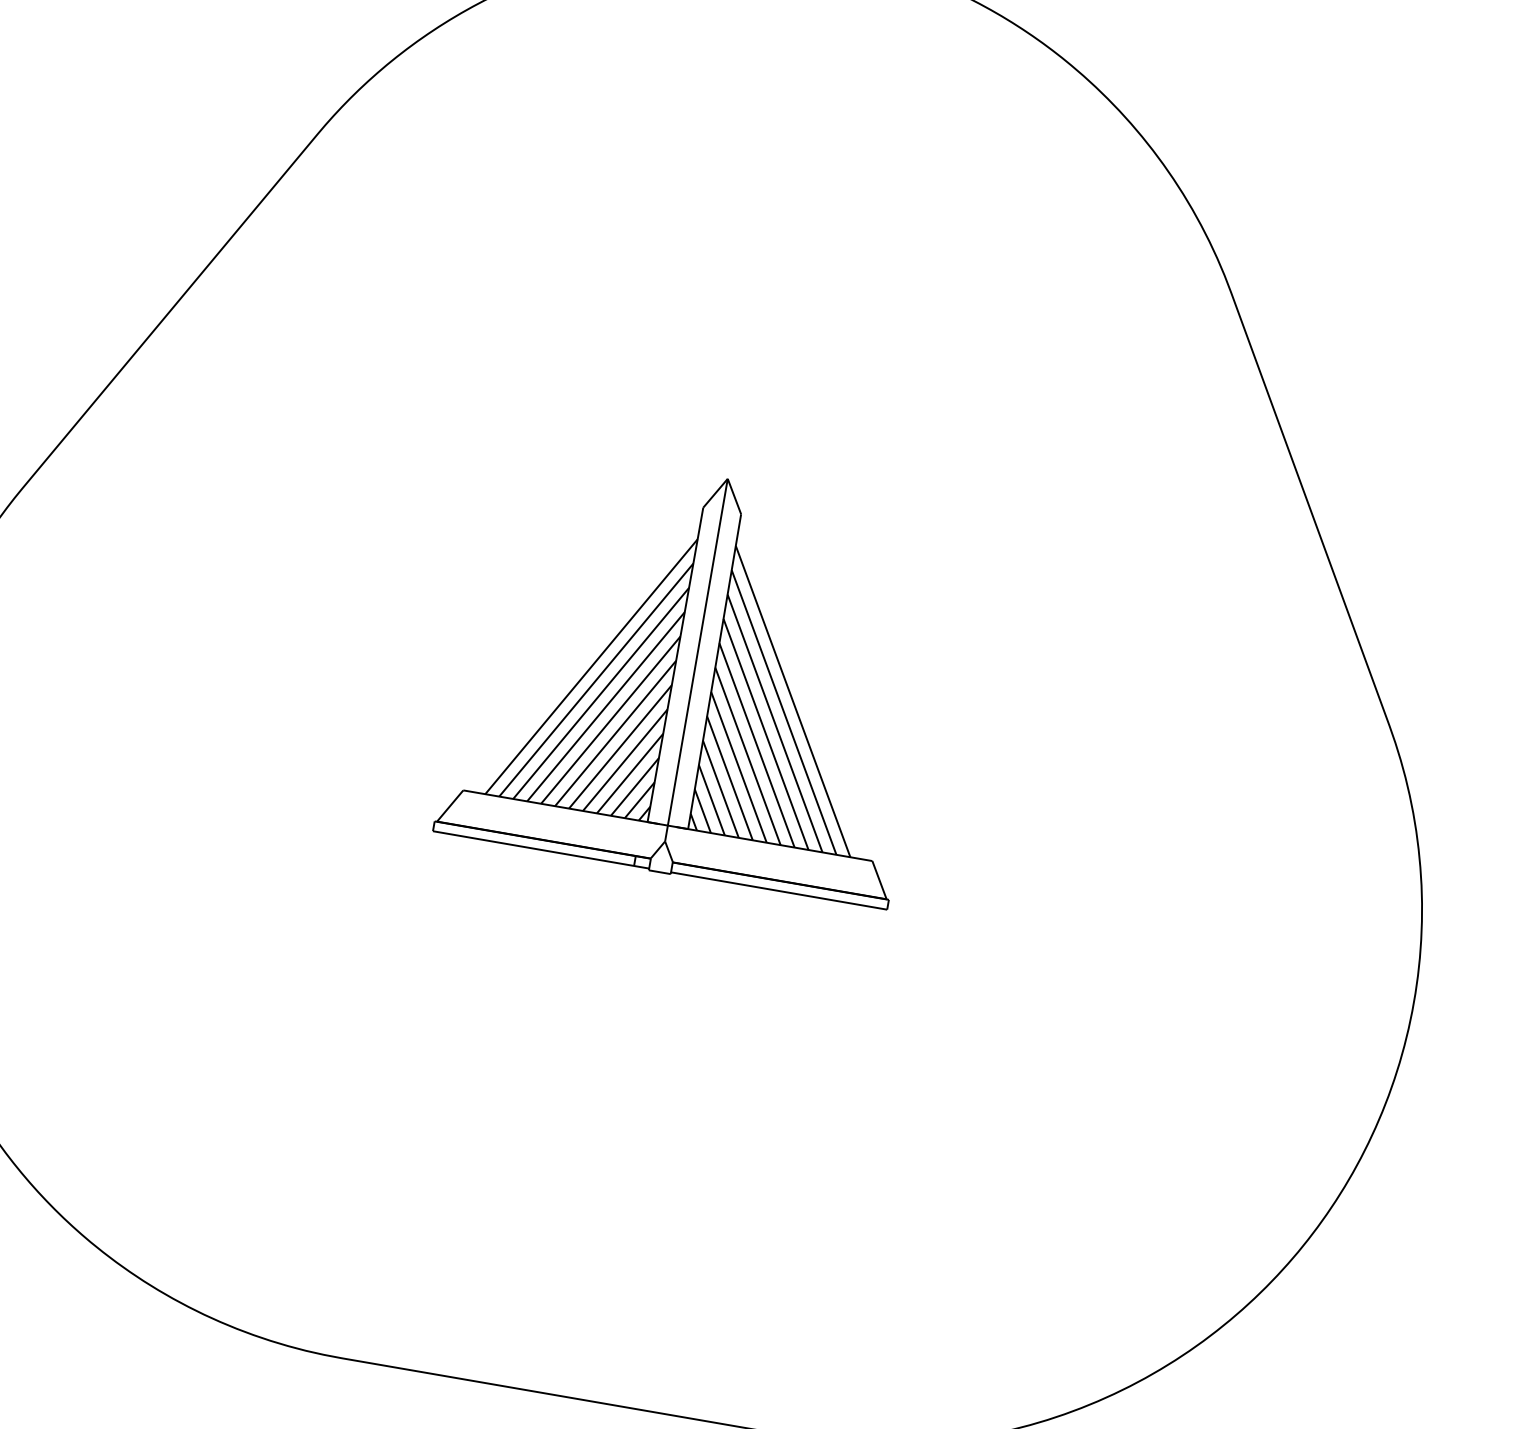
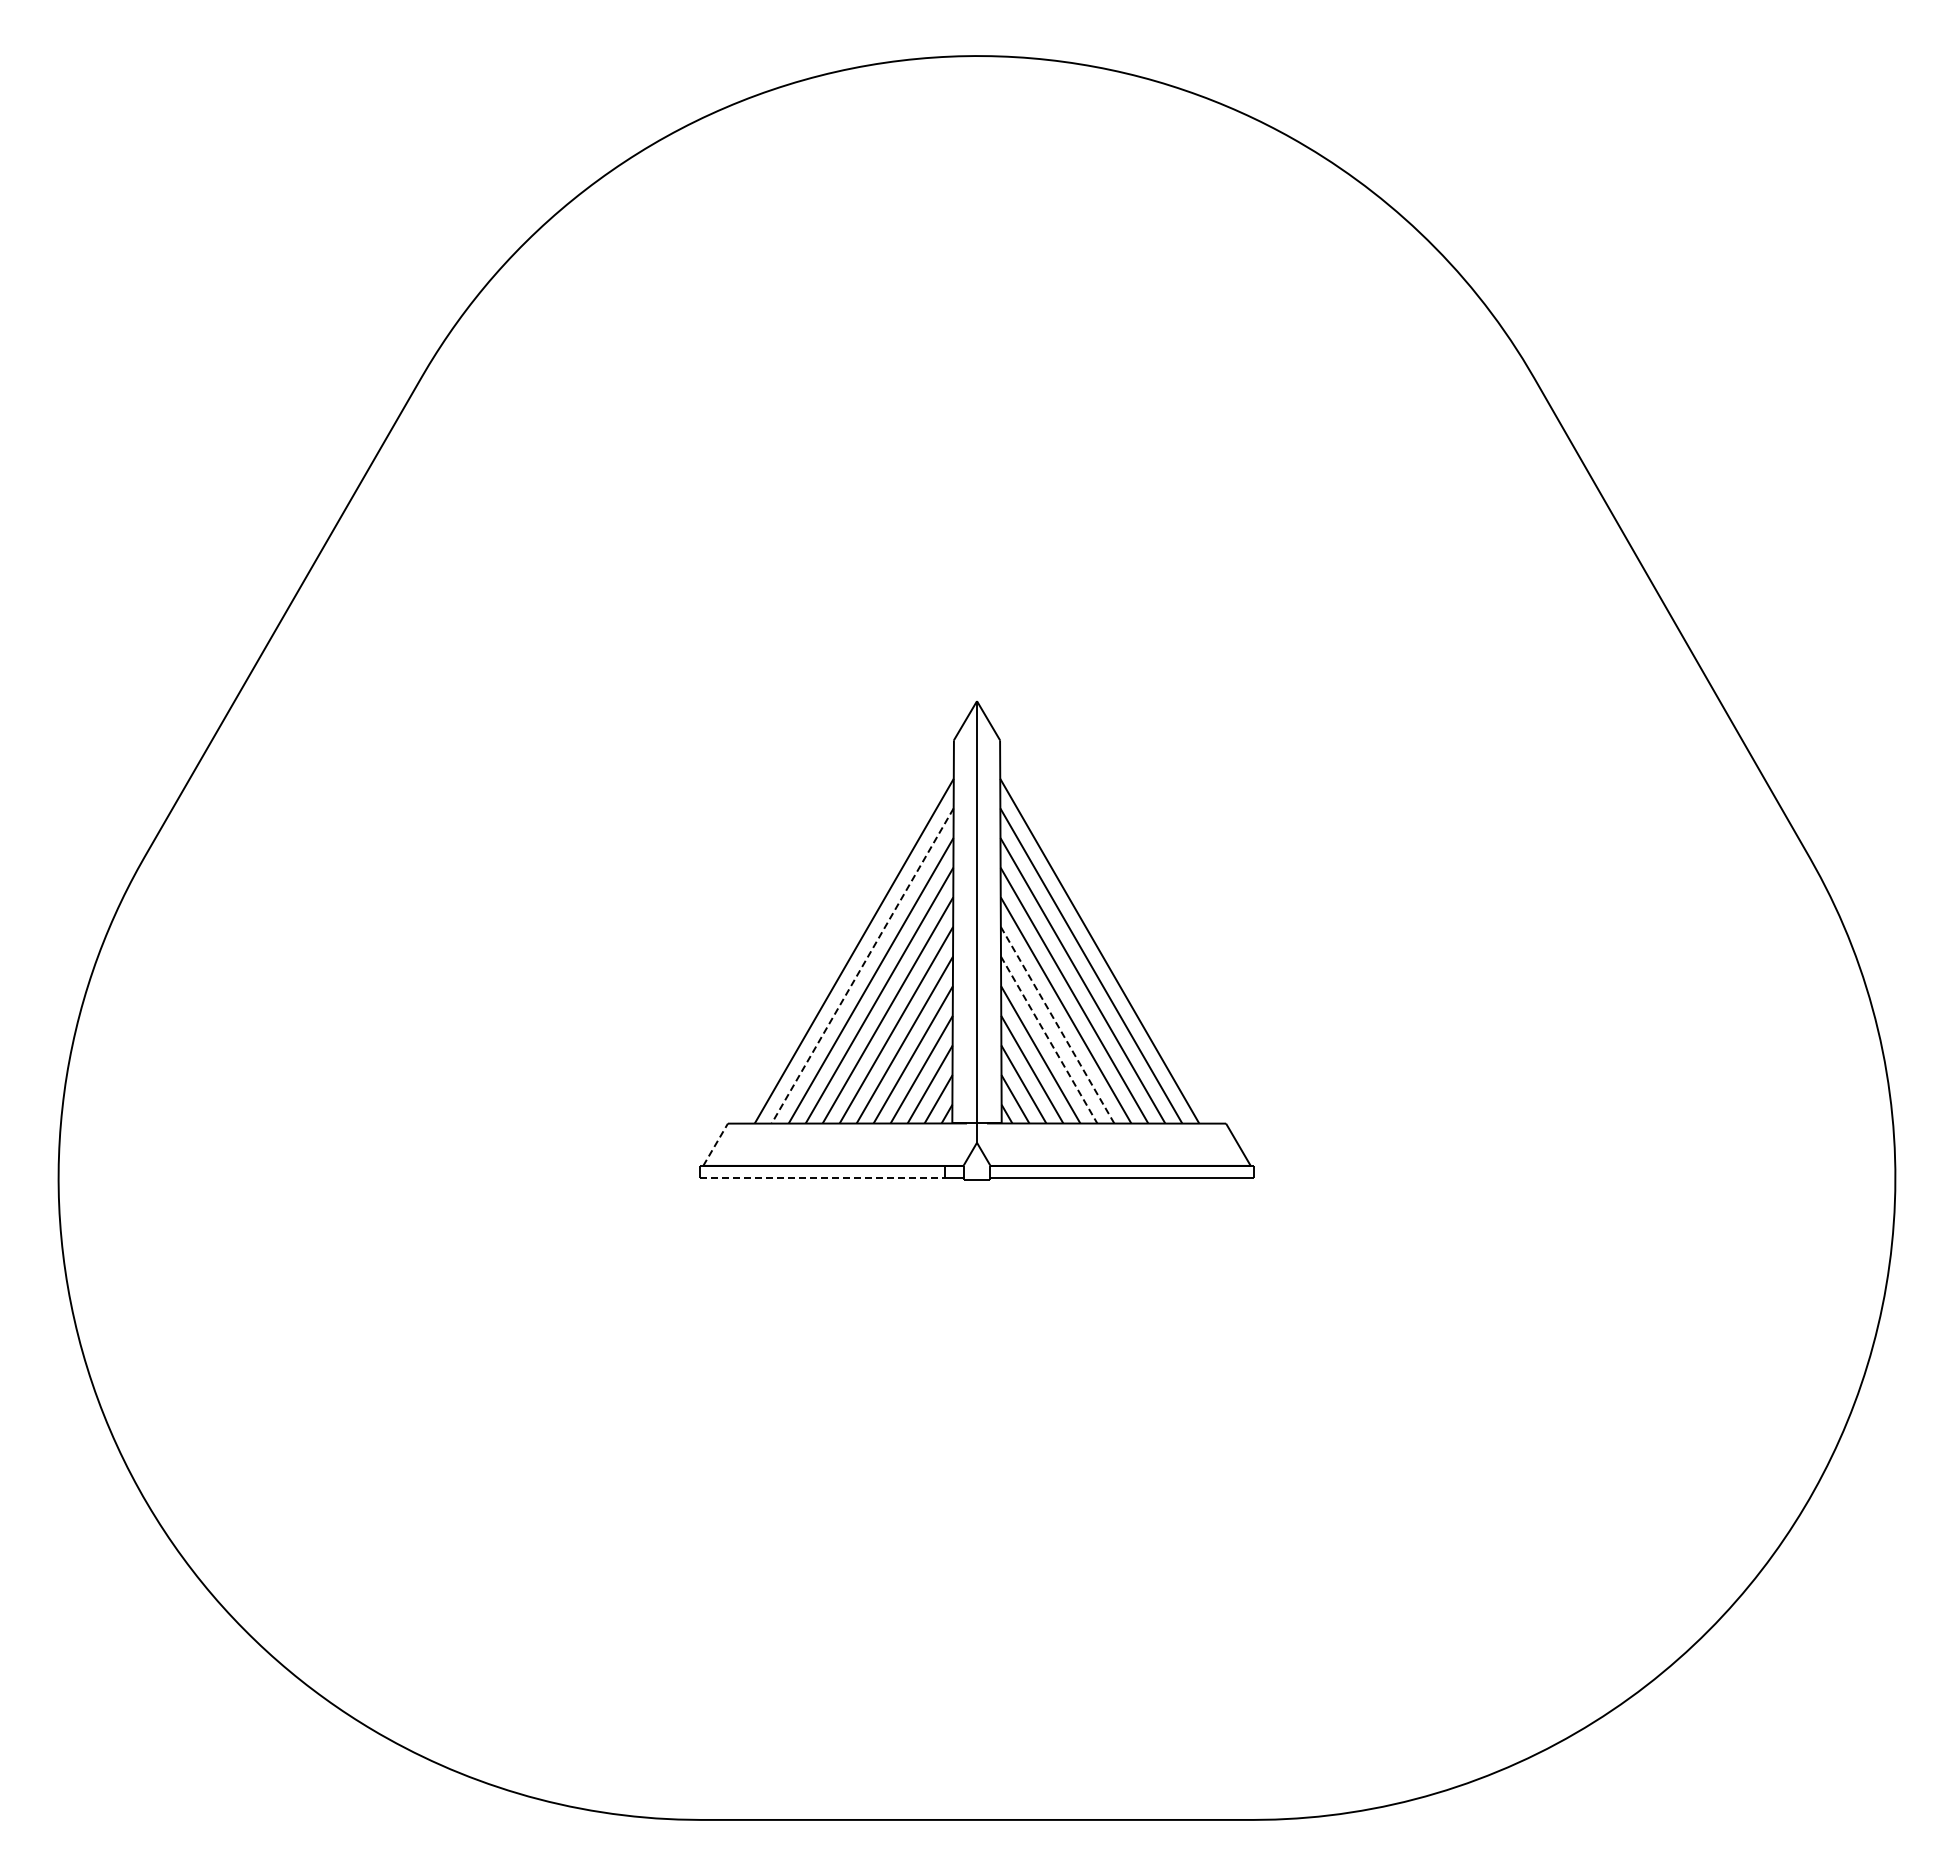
line: (596, 680) -> (862, 966), solid -> dashed
line: (747, 756) -> (1057, 1025), solid -> dashed
line: (739, 767) -> (1049, 1040), solid -> dashed
line: (450, 805) -> (715, 1144), solid -> dashed
line: (534, 849) -> (823, 1178), solid -> dashed

